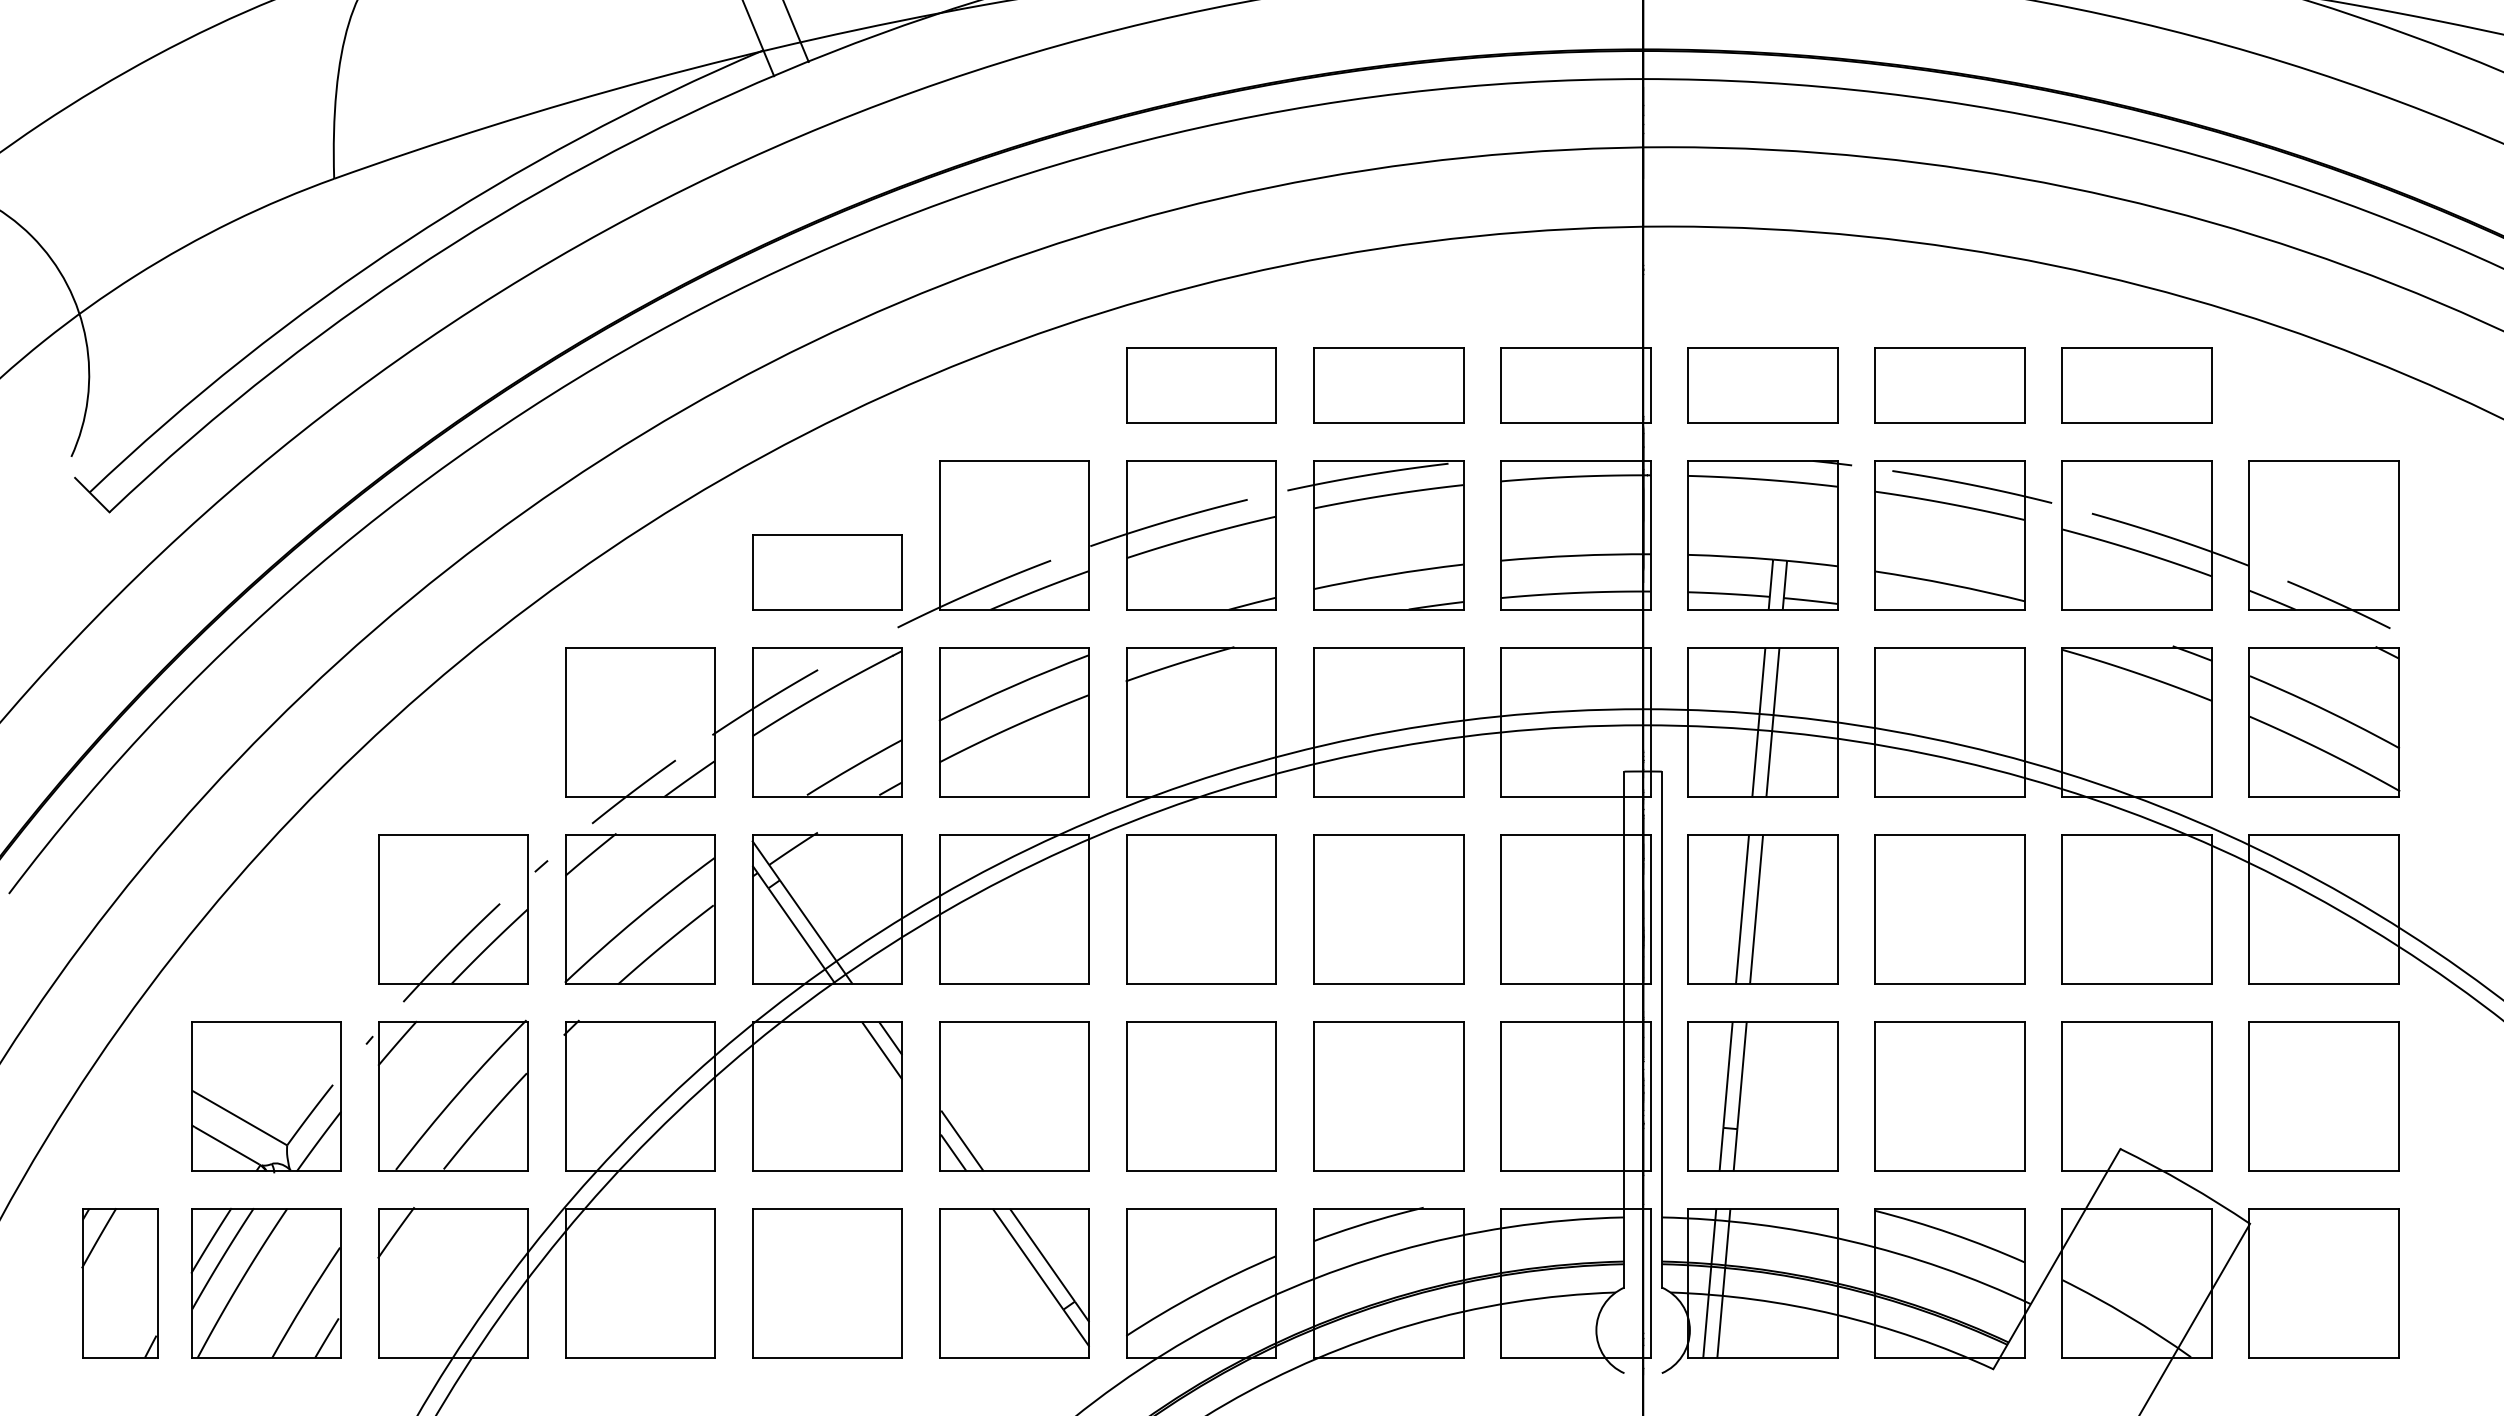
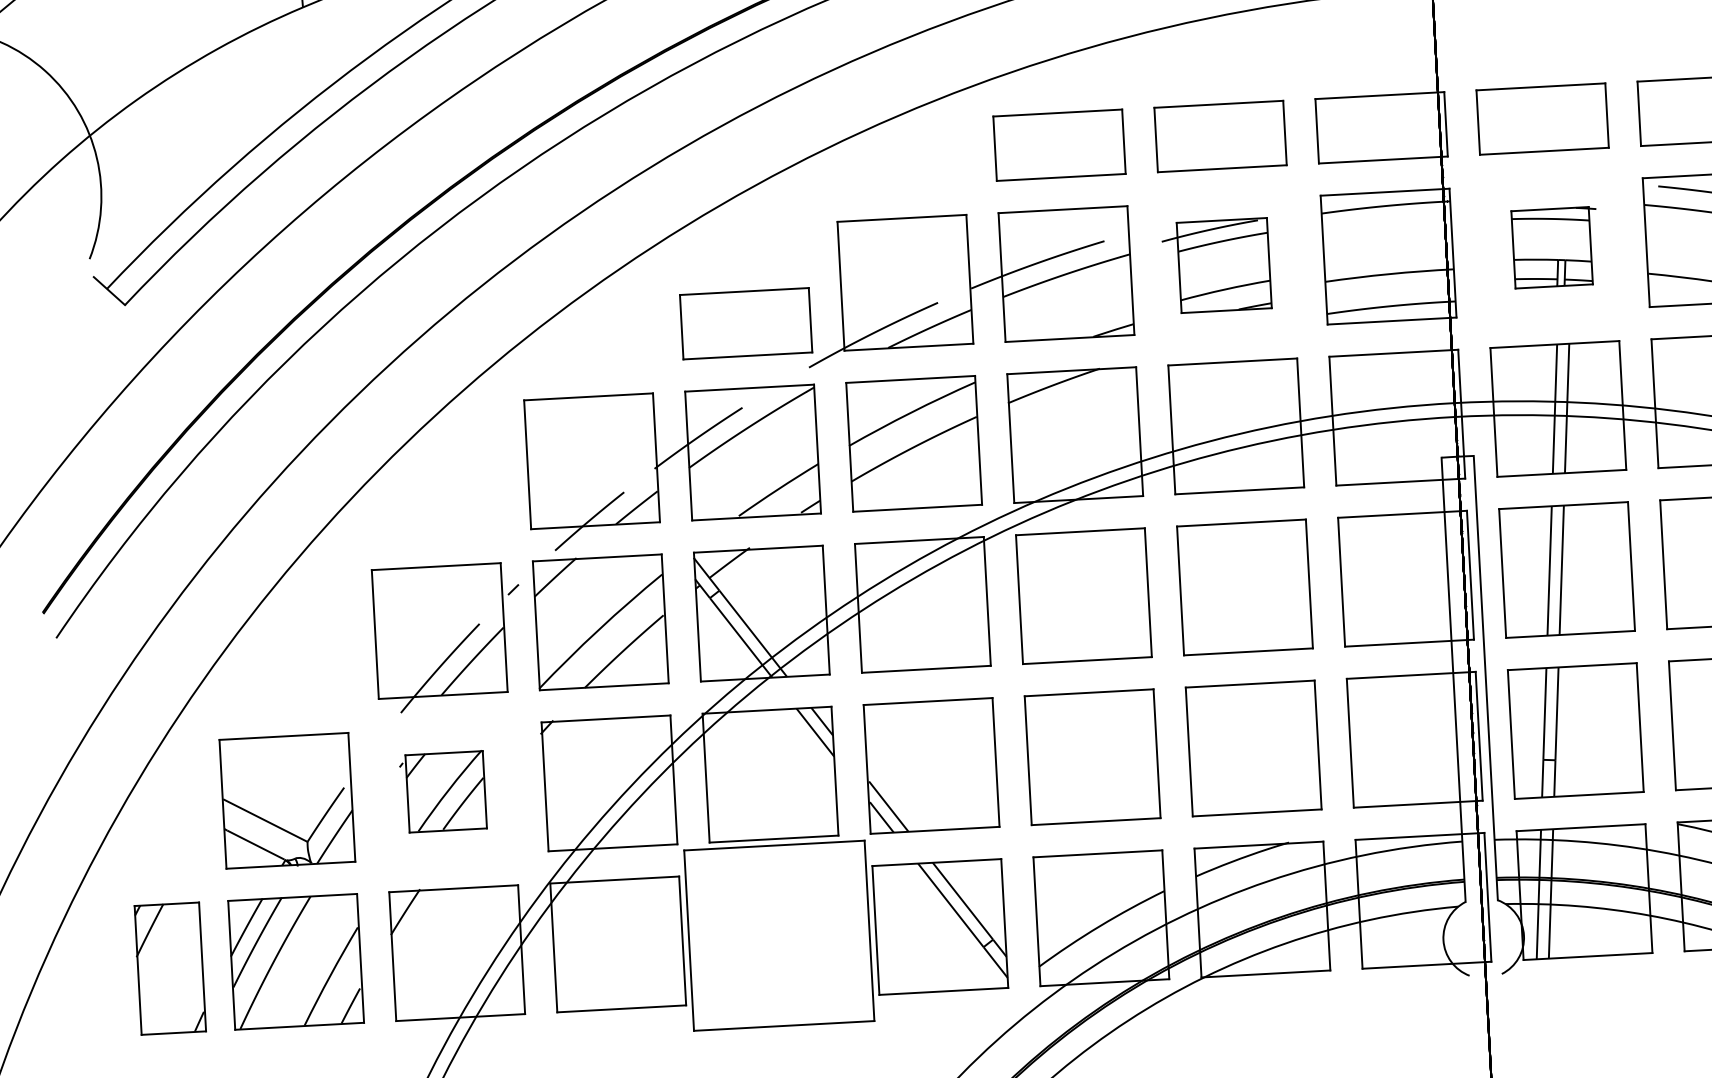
part: (1375, 535) -> (1216, 266), size x0.7
part: (1769, 535) -> (1555, 247), size x0.6
part: (446, 1095) -> (442, 791), size x0.6
part: (827, 1283) -> (779, 935), size x1.4

